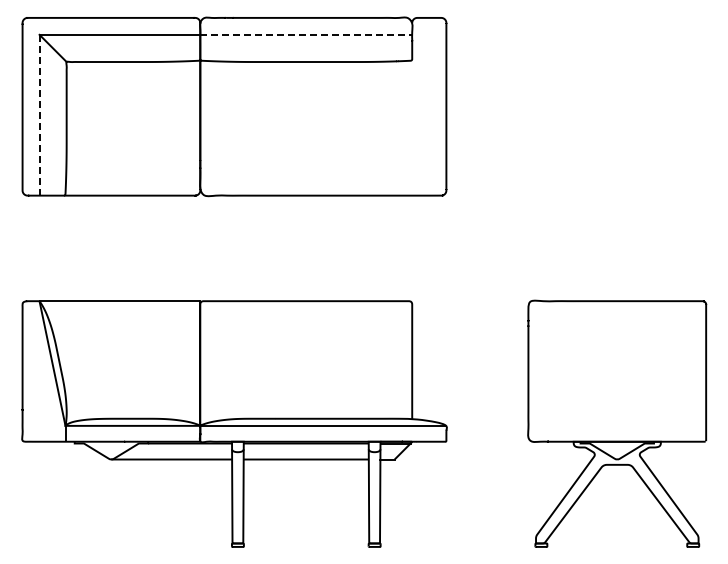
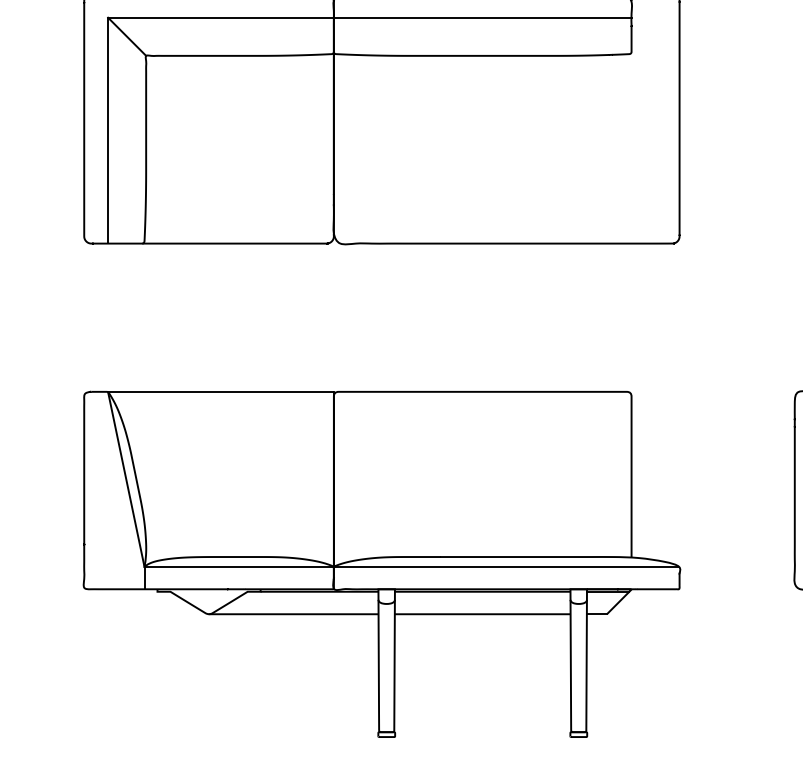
line: (306, 34) -> (483, 17), dashed -> solid
line: (39, 115) -> (108, 131), dashed -> solid

